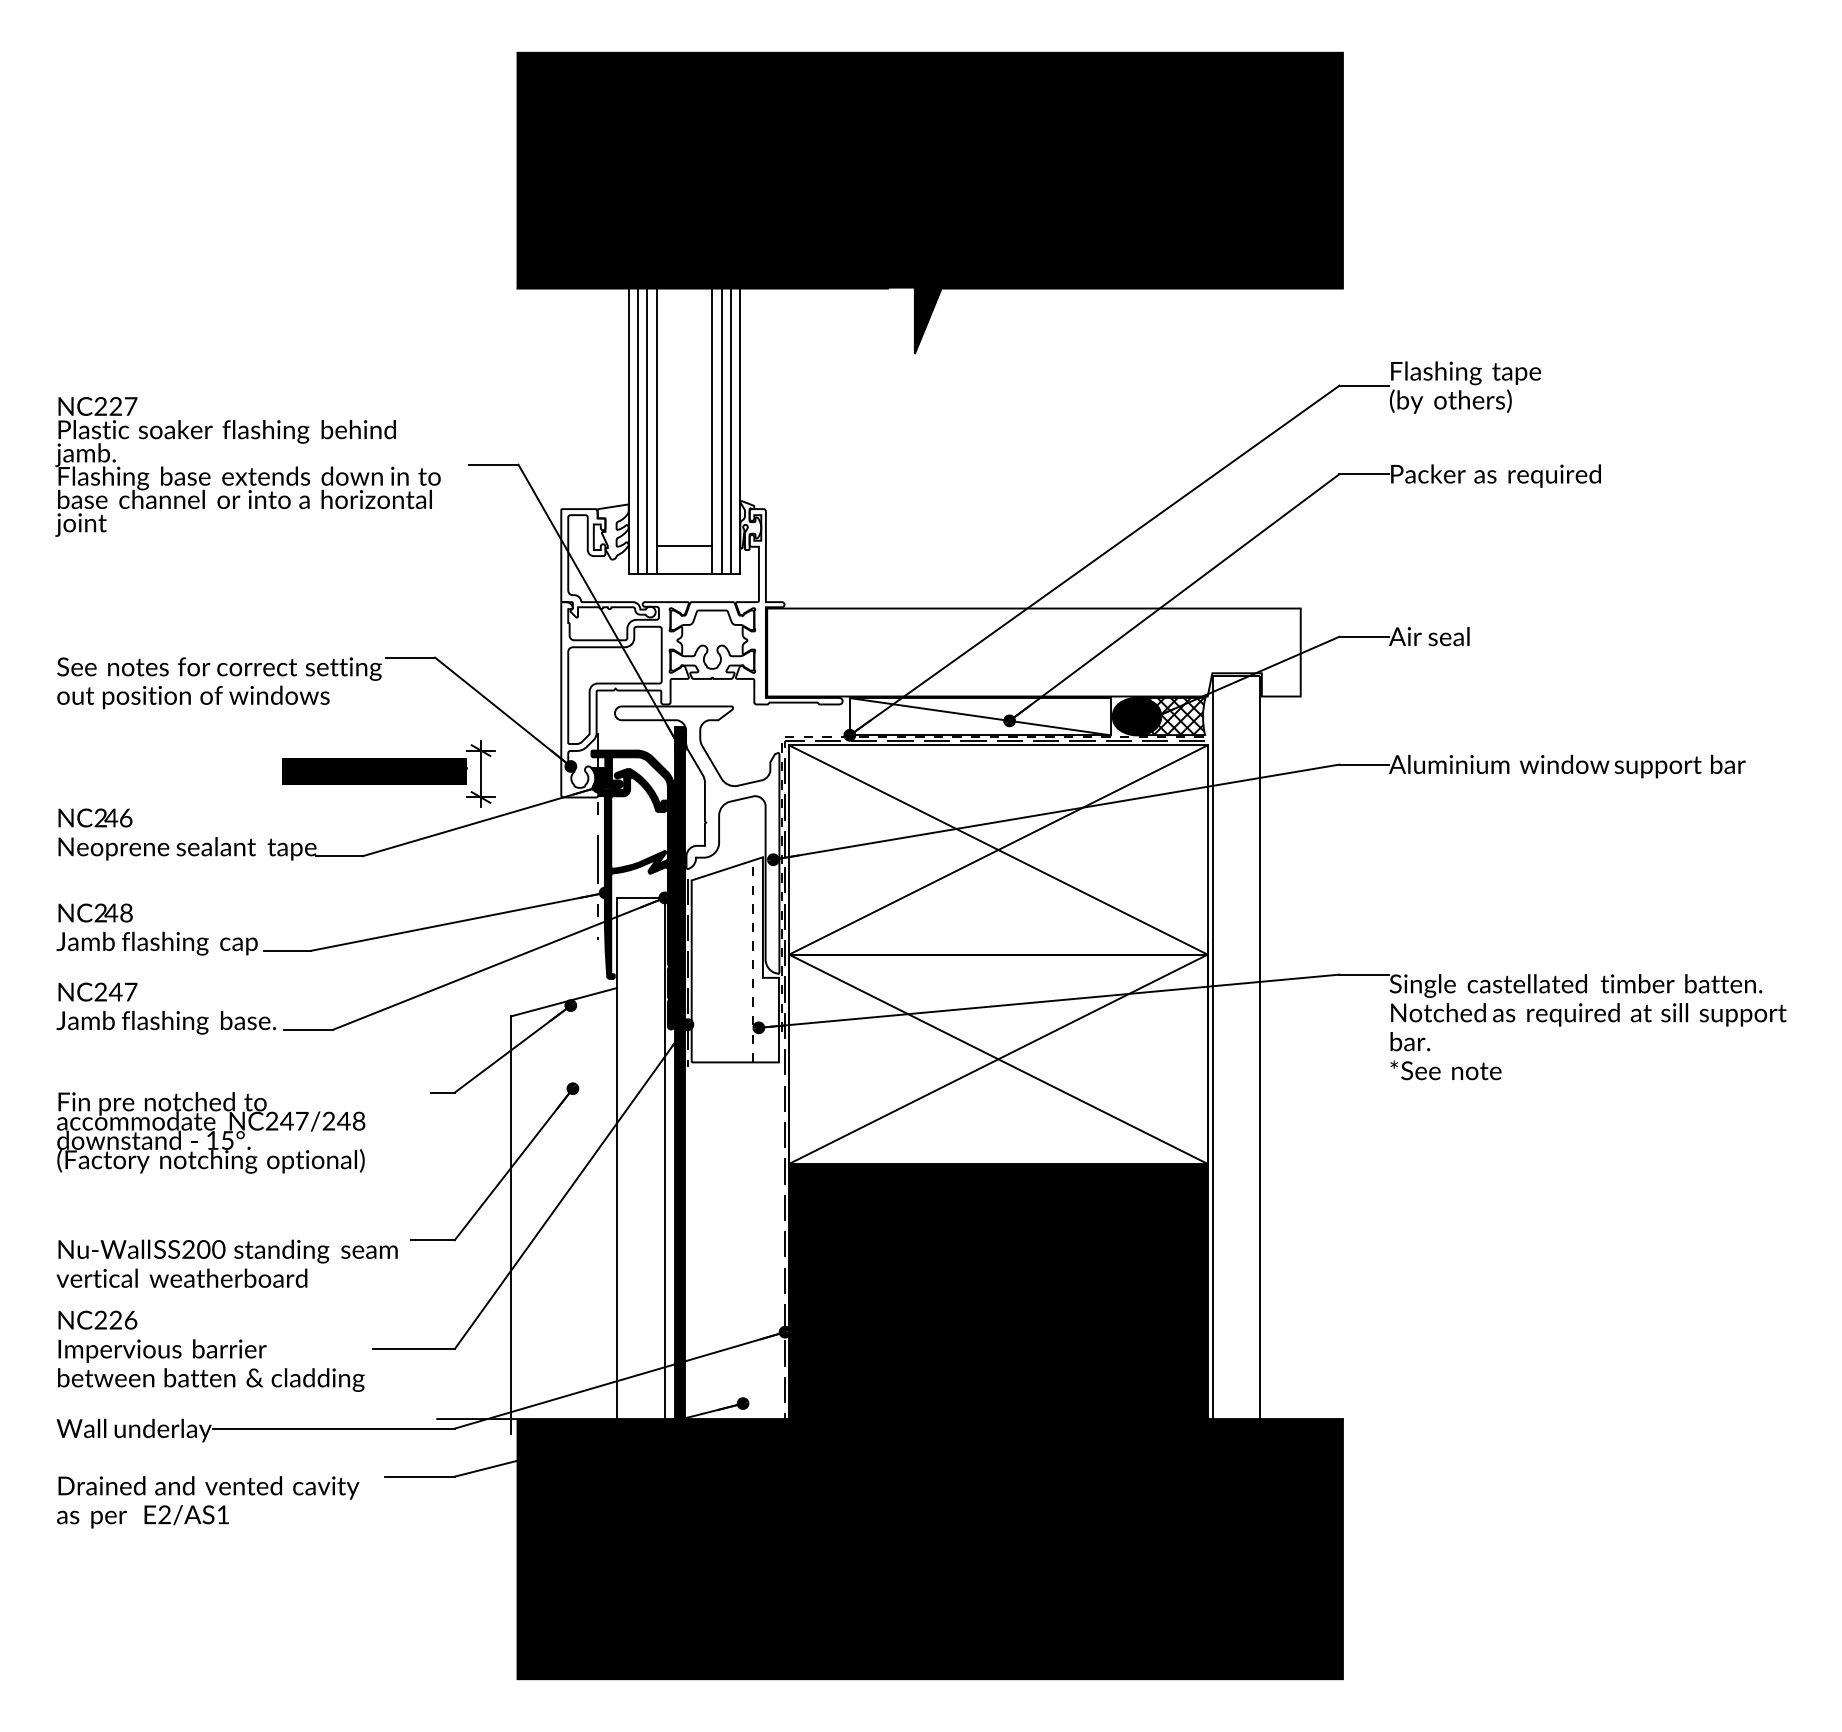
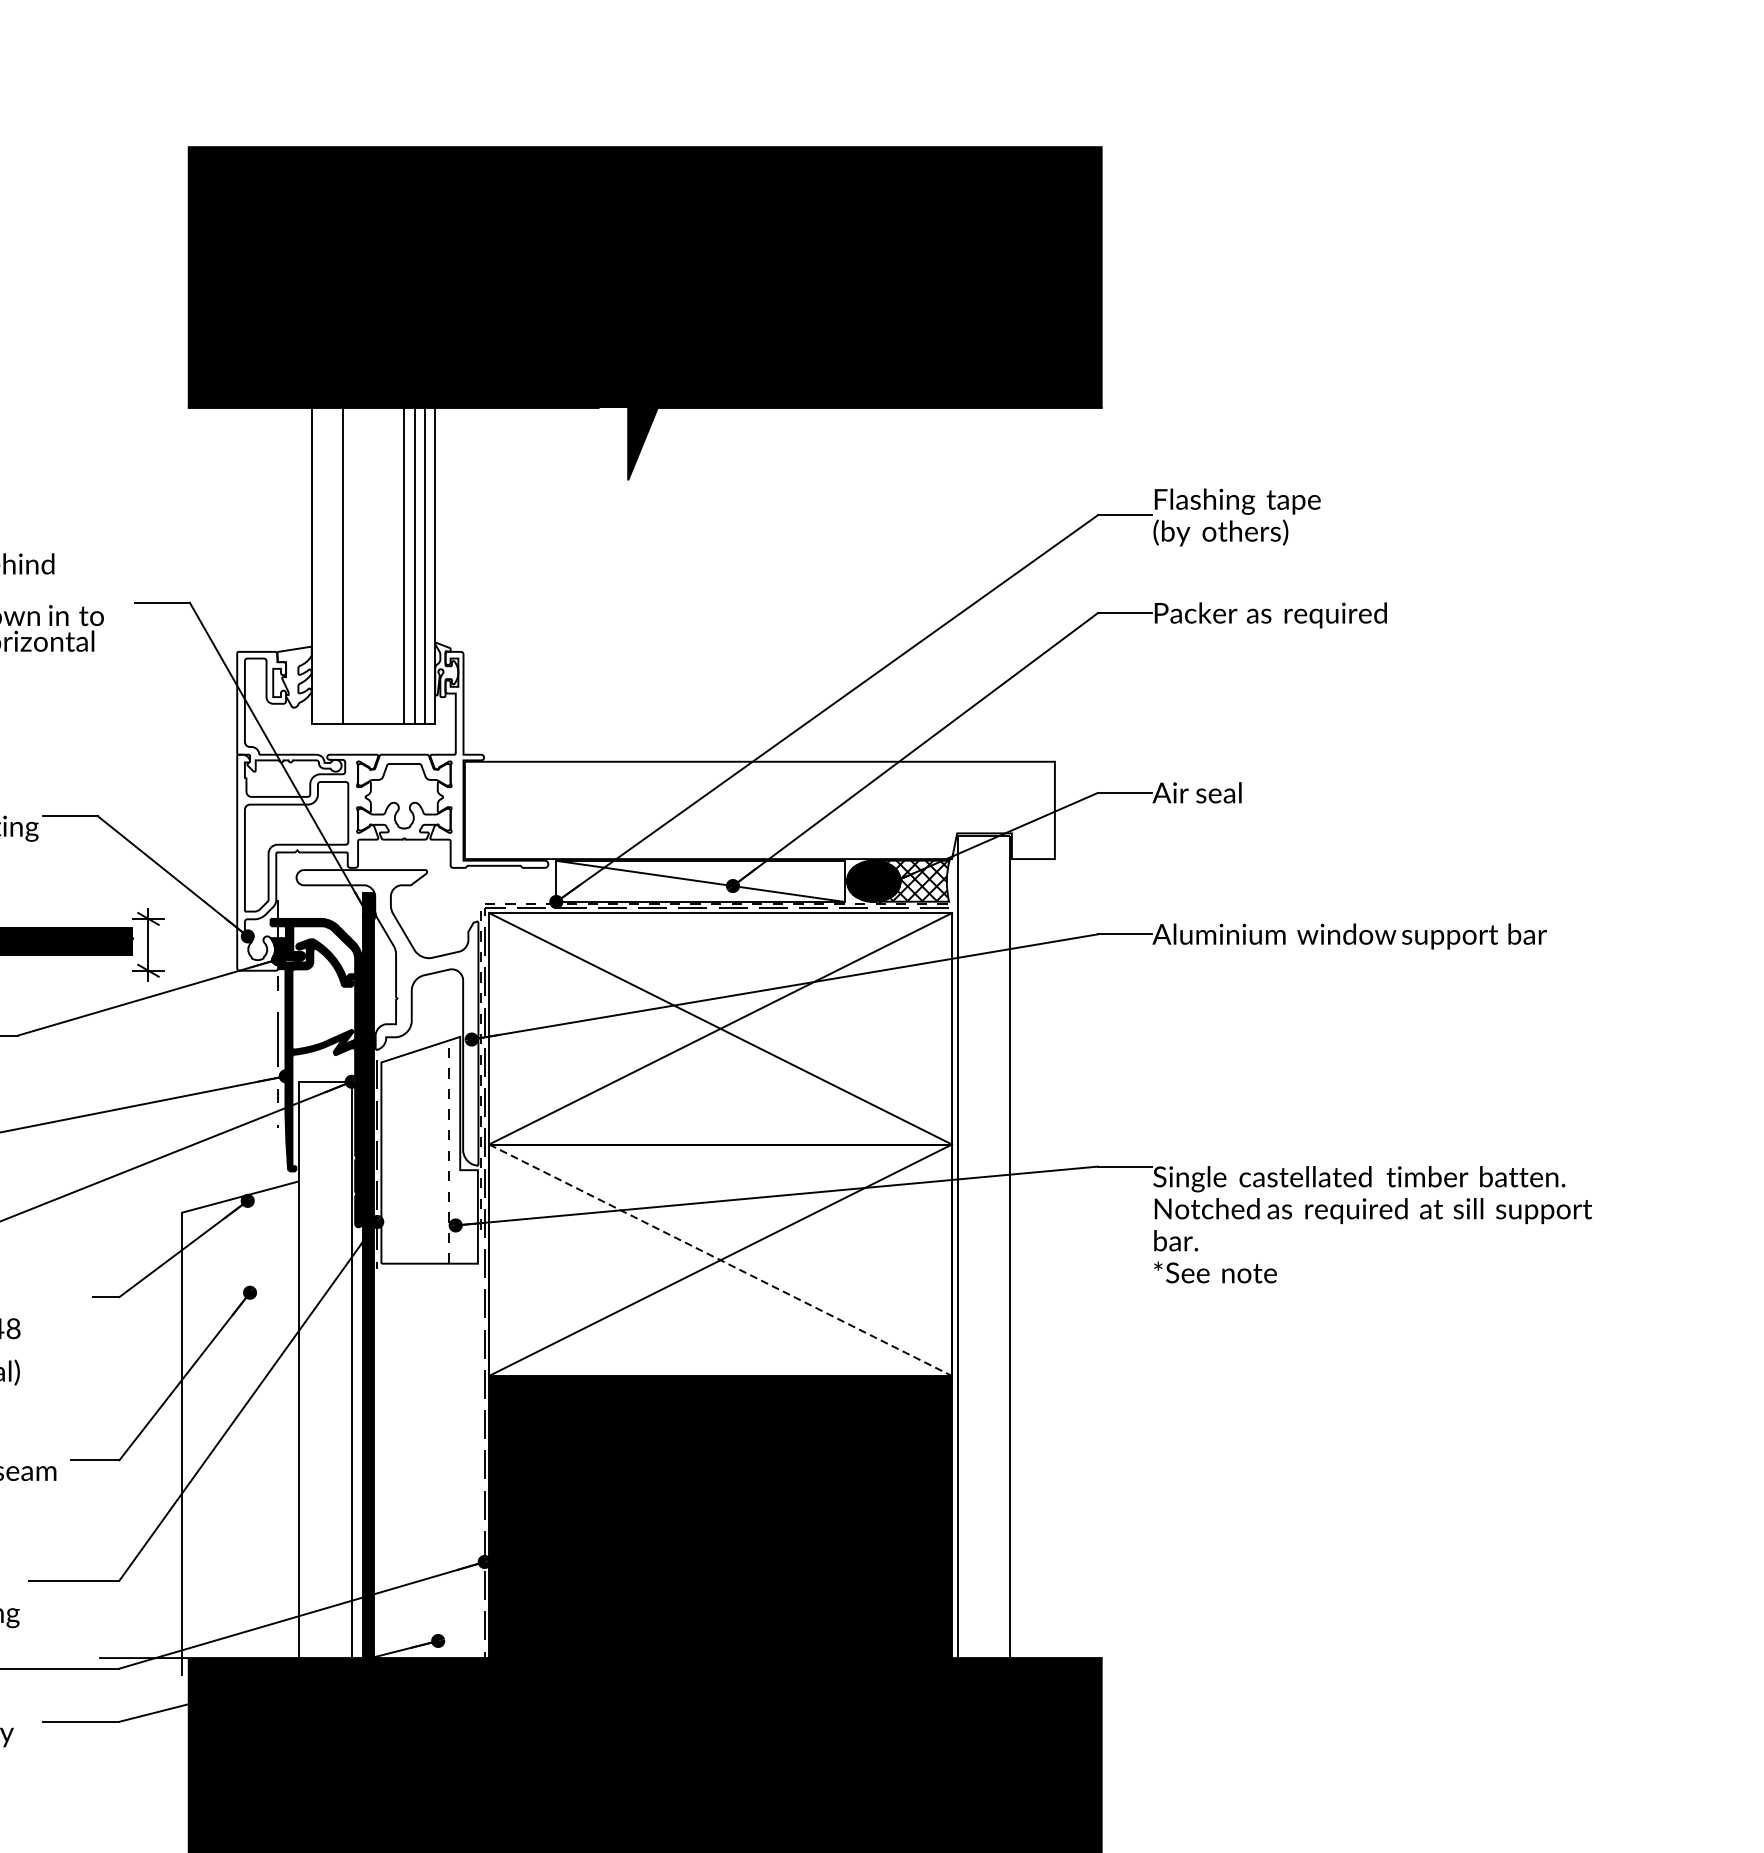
line: (638, 425) -> (322, 559), removed
line: (647, 425) -> (332, 559), removed
line: (684, 546) -> (373, 693), removed
line: (998, 1059) -> (720, 1260), solid -> dashed

